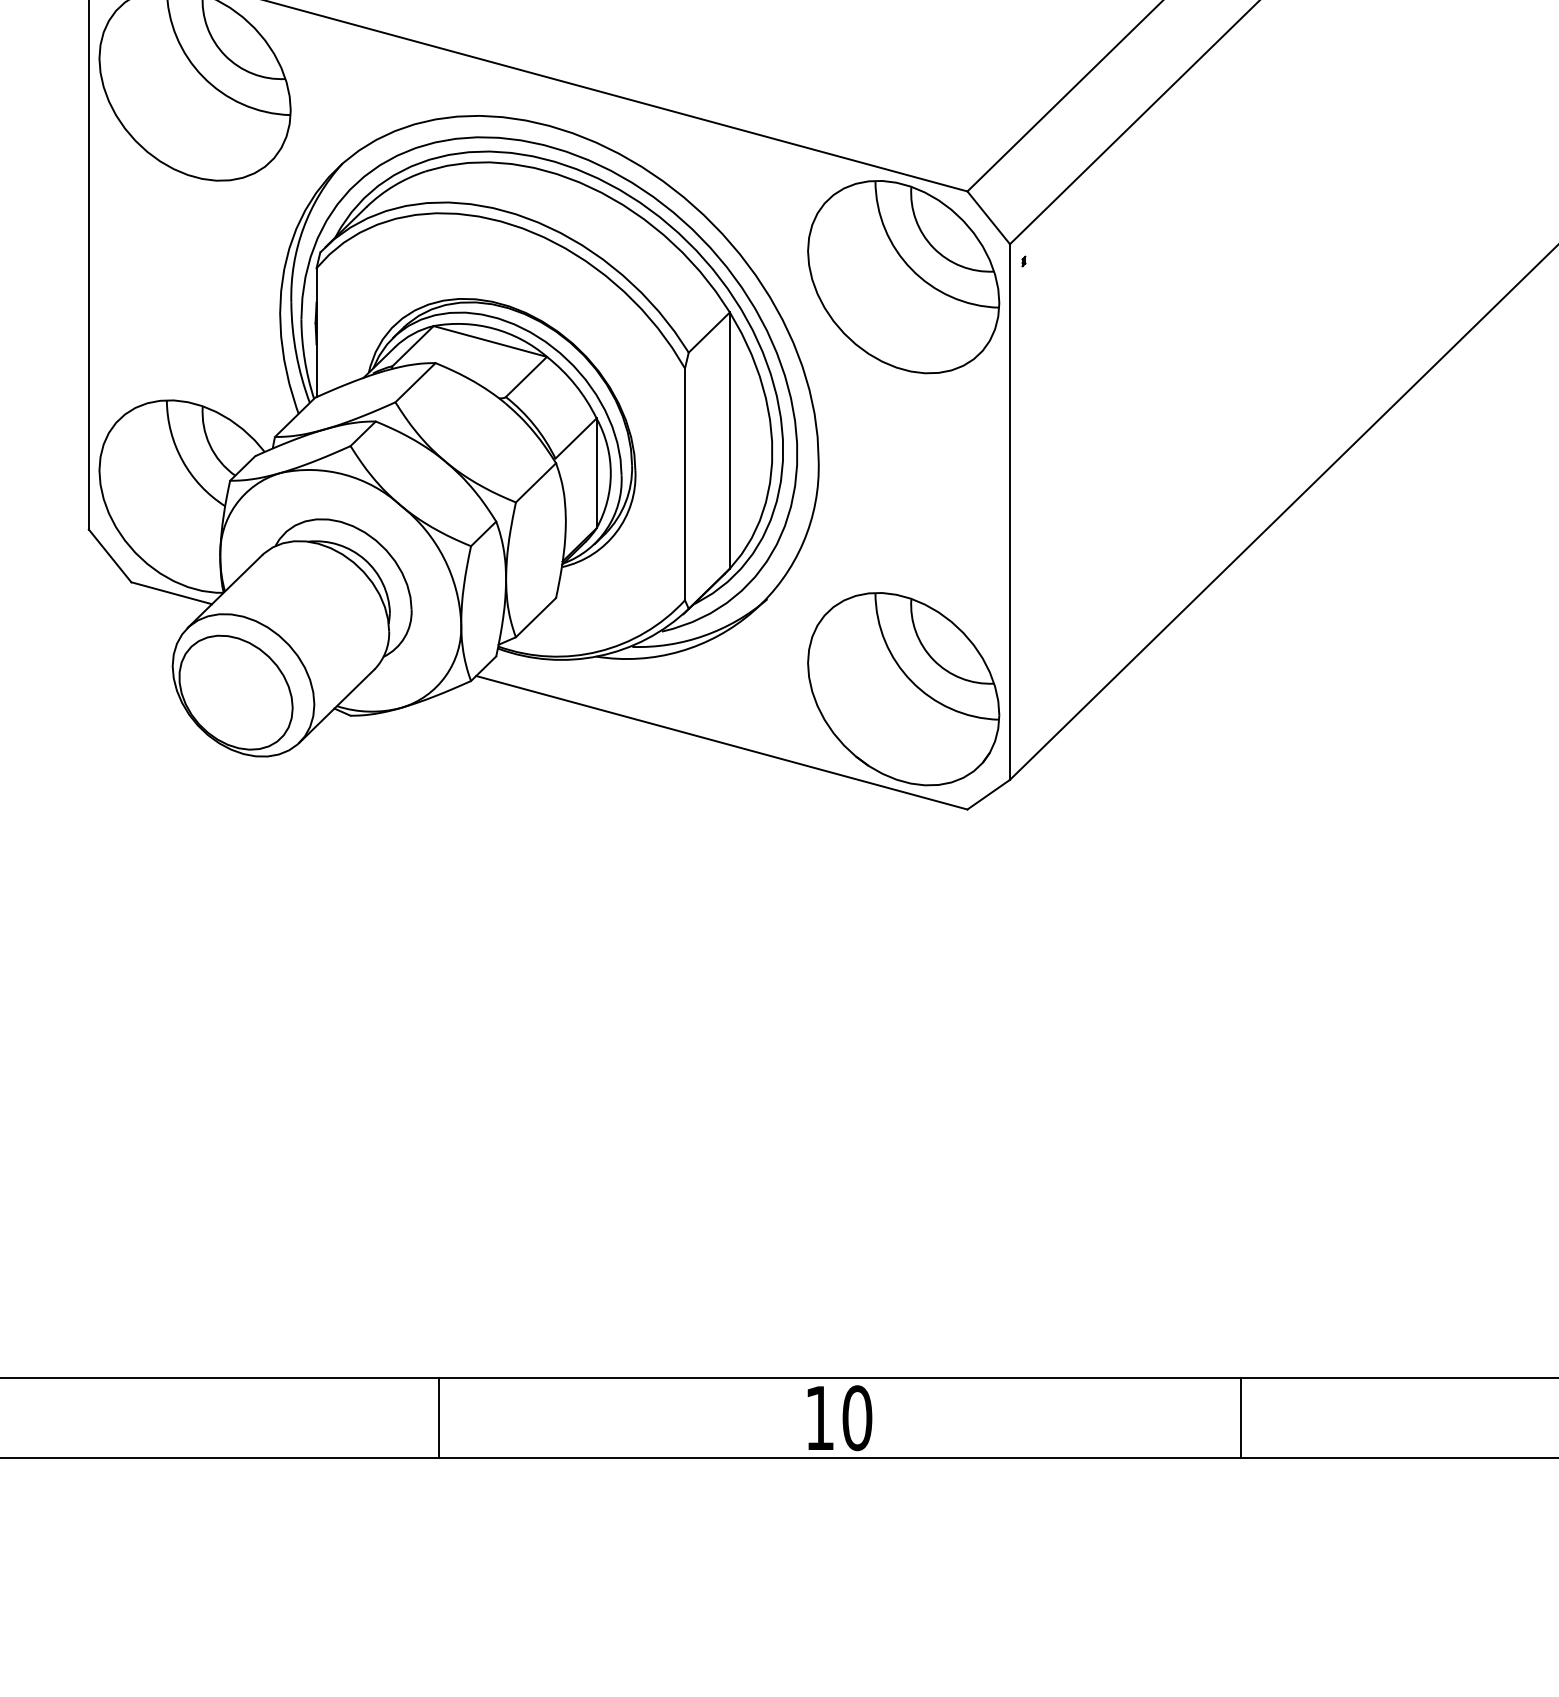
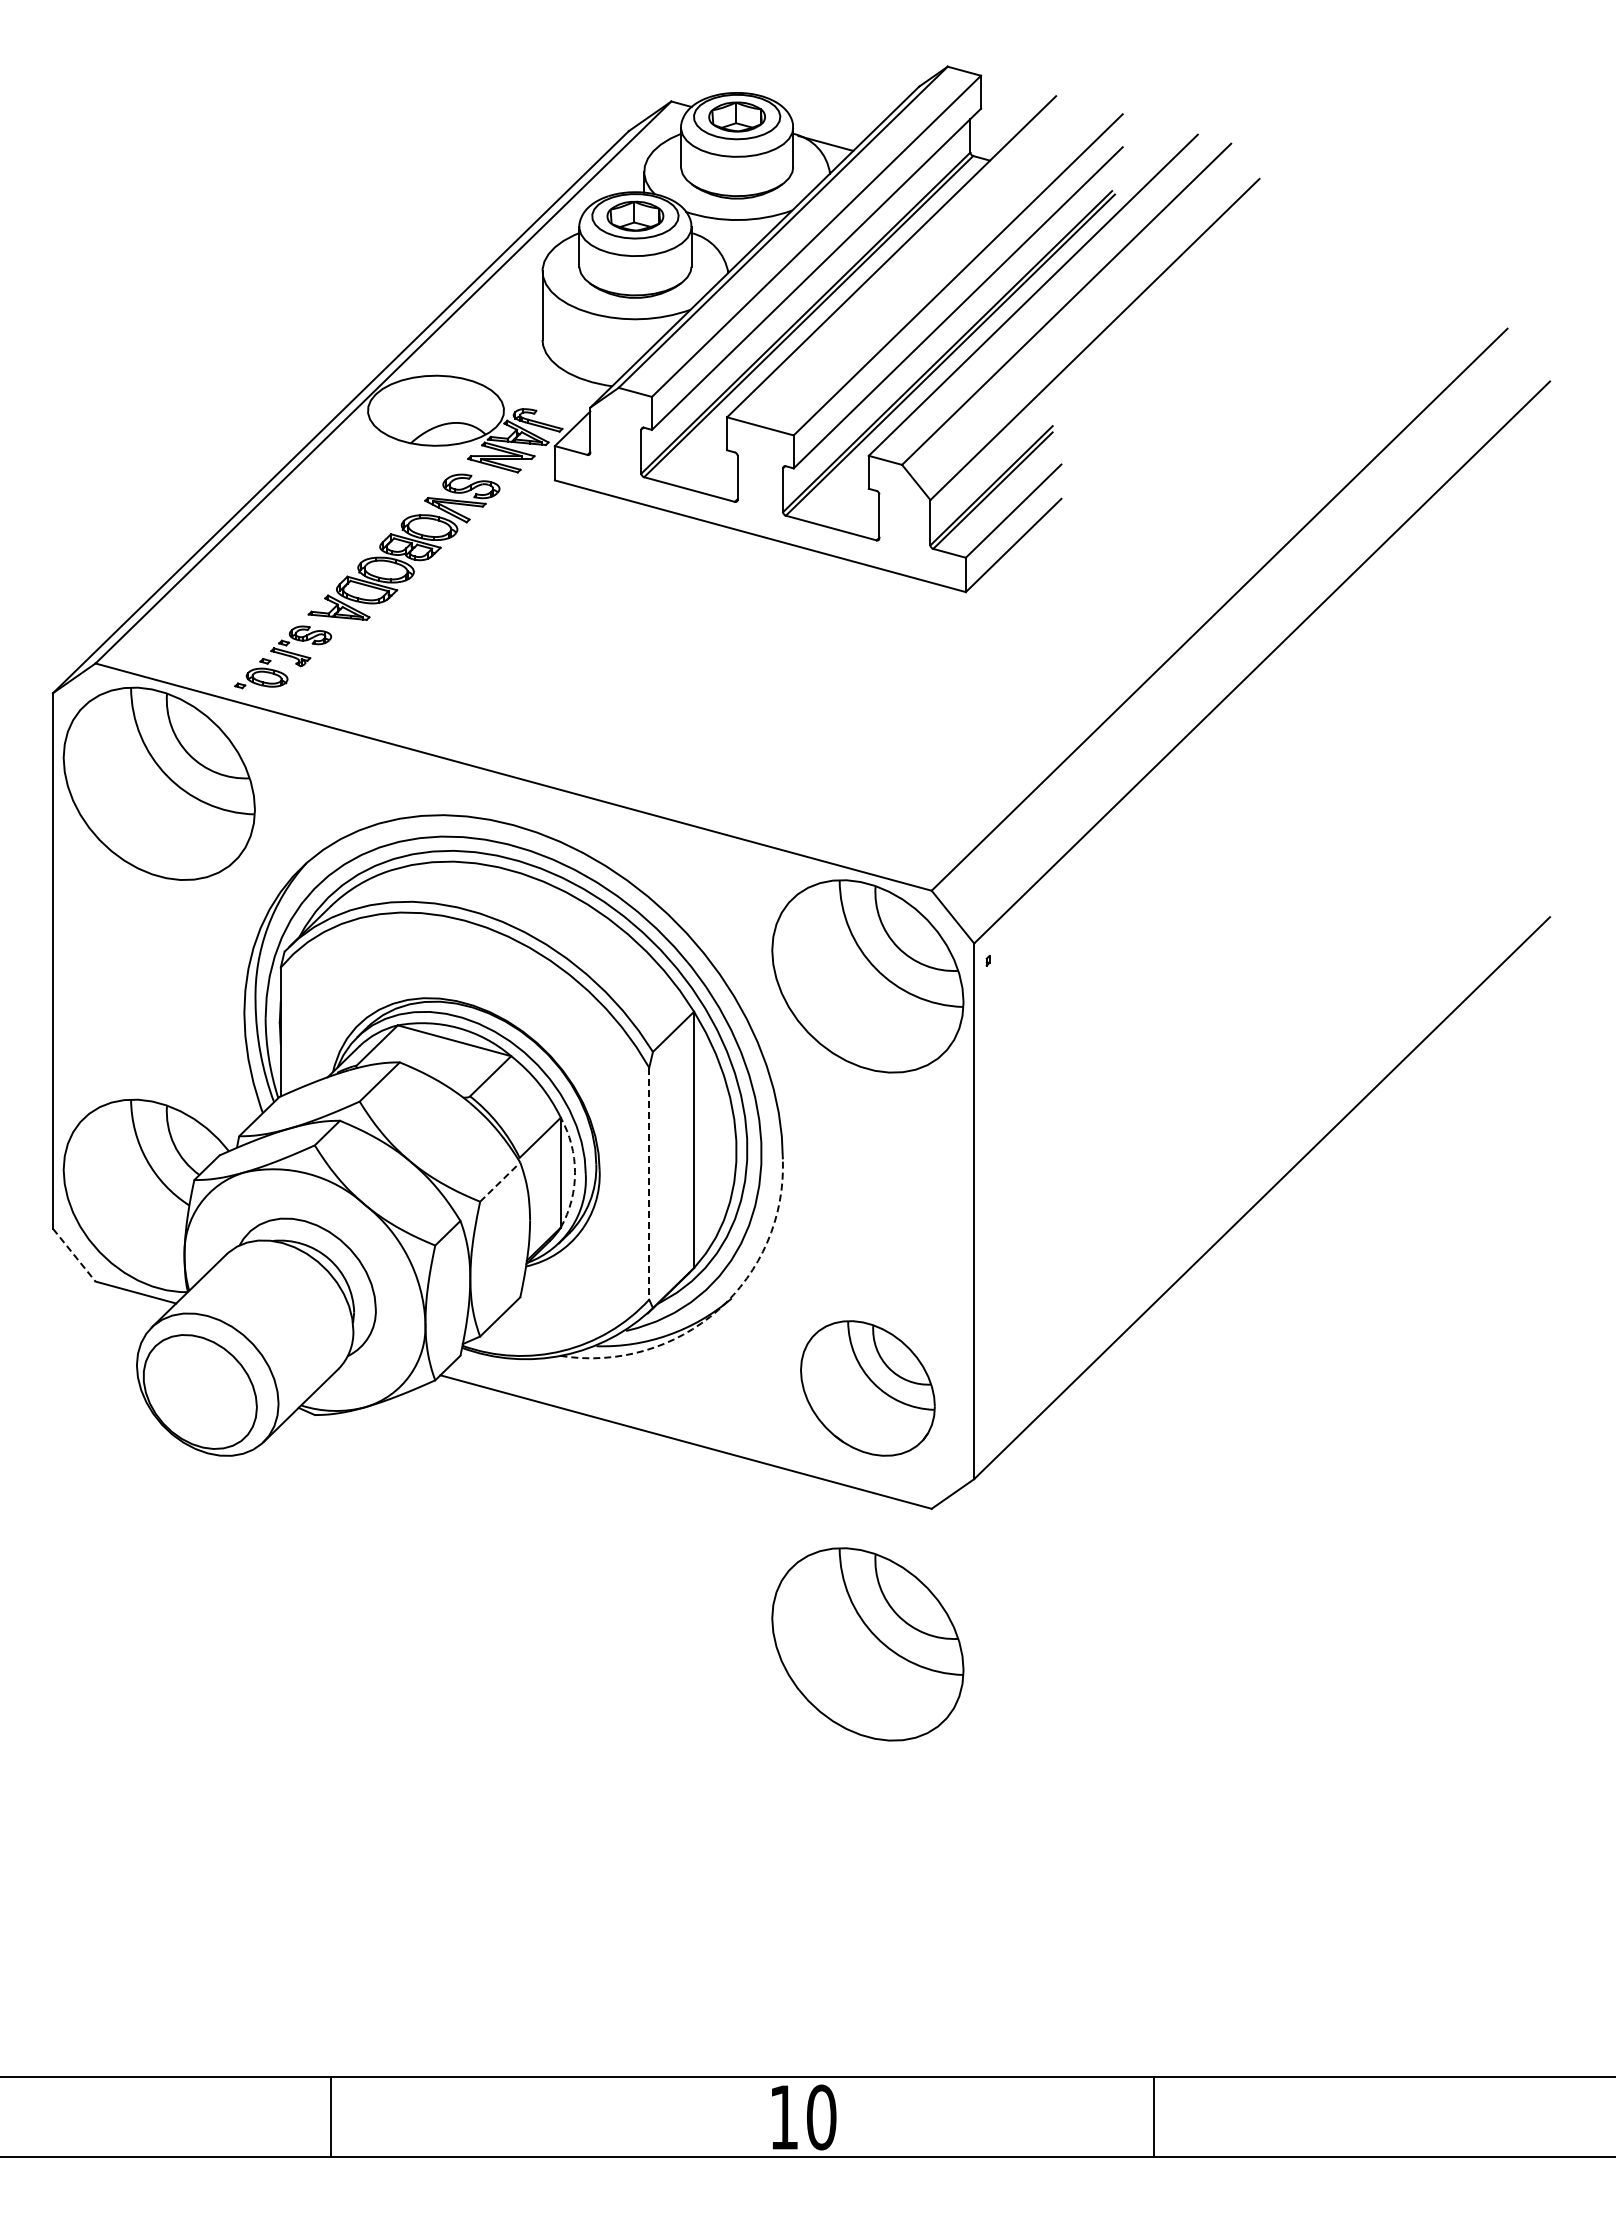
arc: (611, 473) -> (575, 1172), solid -> dashed
line: (536, 482) -> (500, 1181), solid -> dashed
line: (685, 484) -> (649, 1183), solid -> dashed
line: (110, 556) -> (74, 1255), solid -> dashed
arc: (754, 611) -> (718, 1310), solid -> dashed
part: (903, 689) -> (867, 1388), size x0.7
part: (903, 945) -> (867, 1644), added
line: (439, 1418) -> (330, 2117), moved
line: (1240, 1418) -> (1153, 2117), moved

